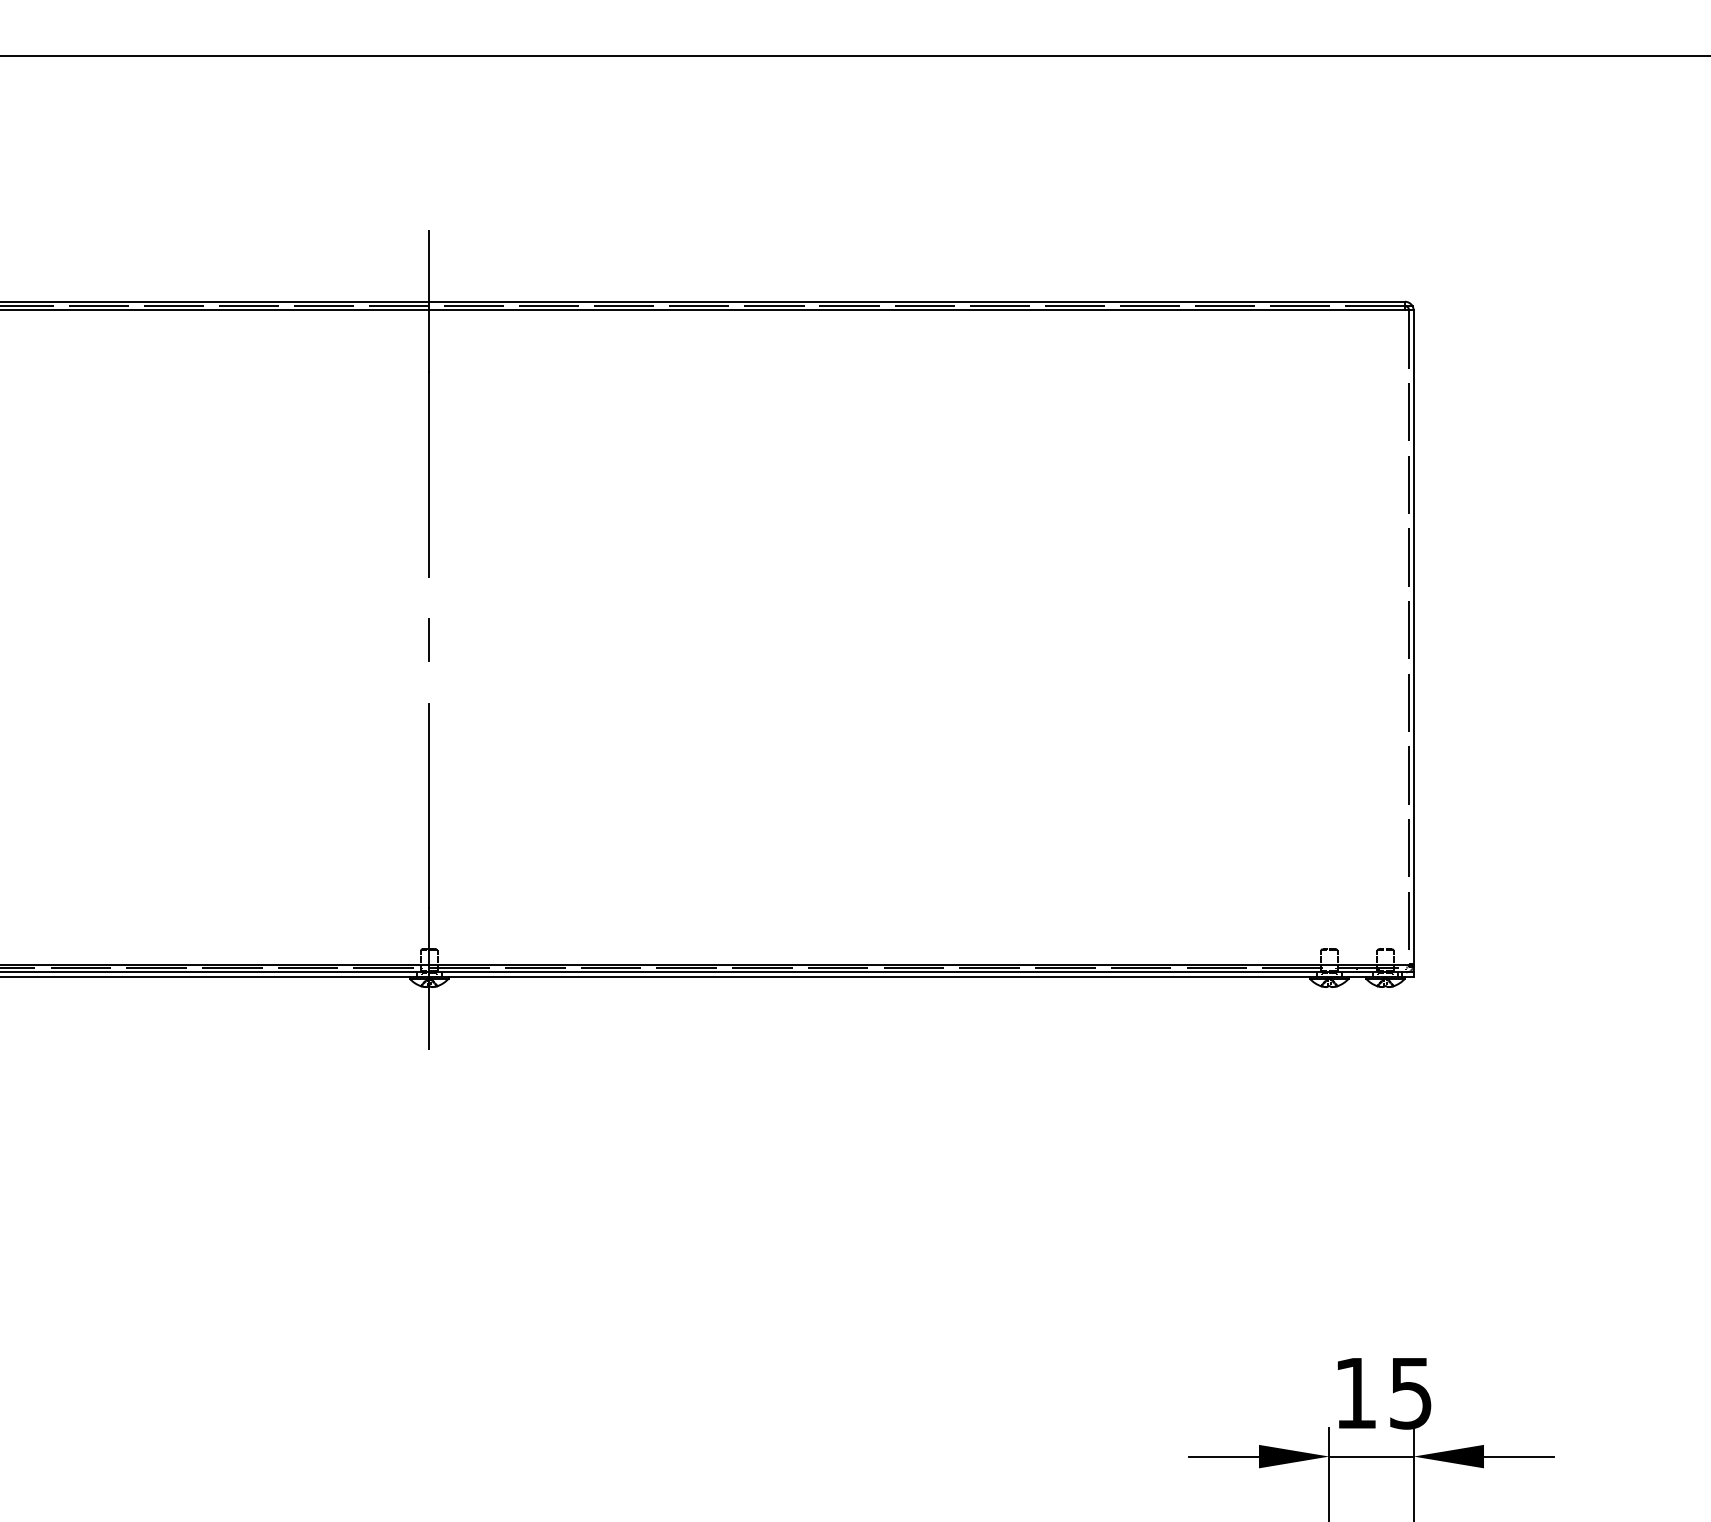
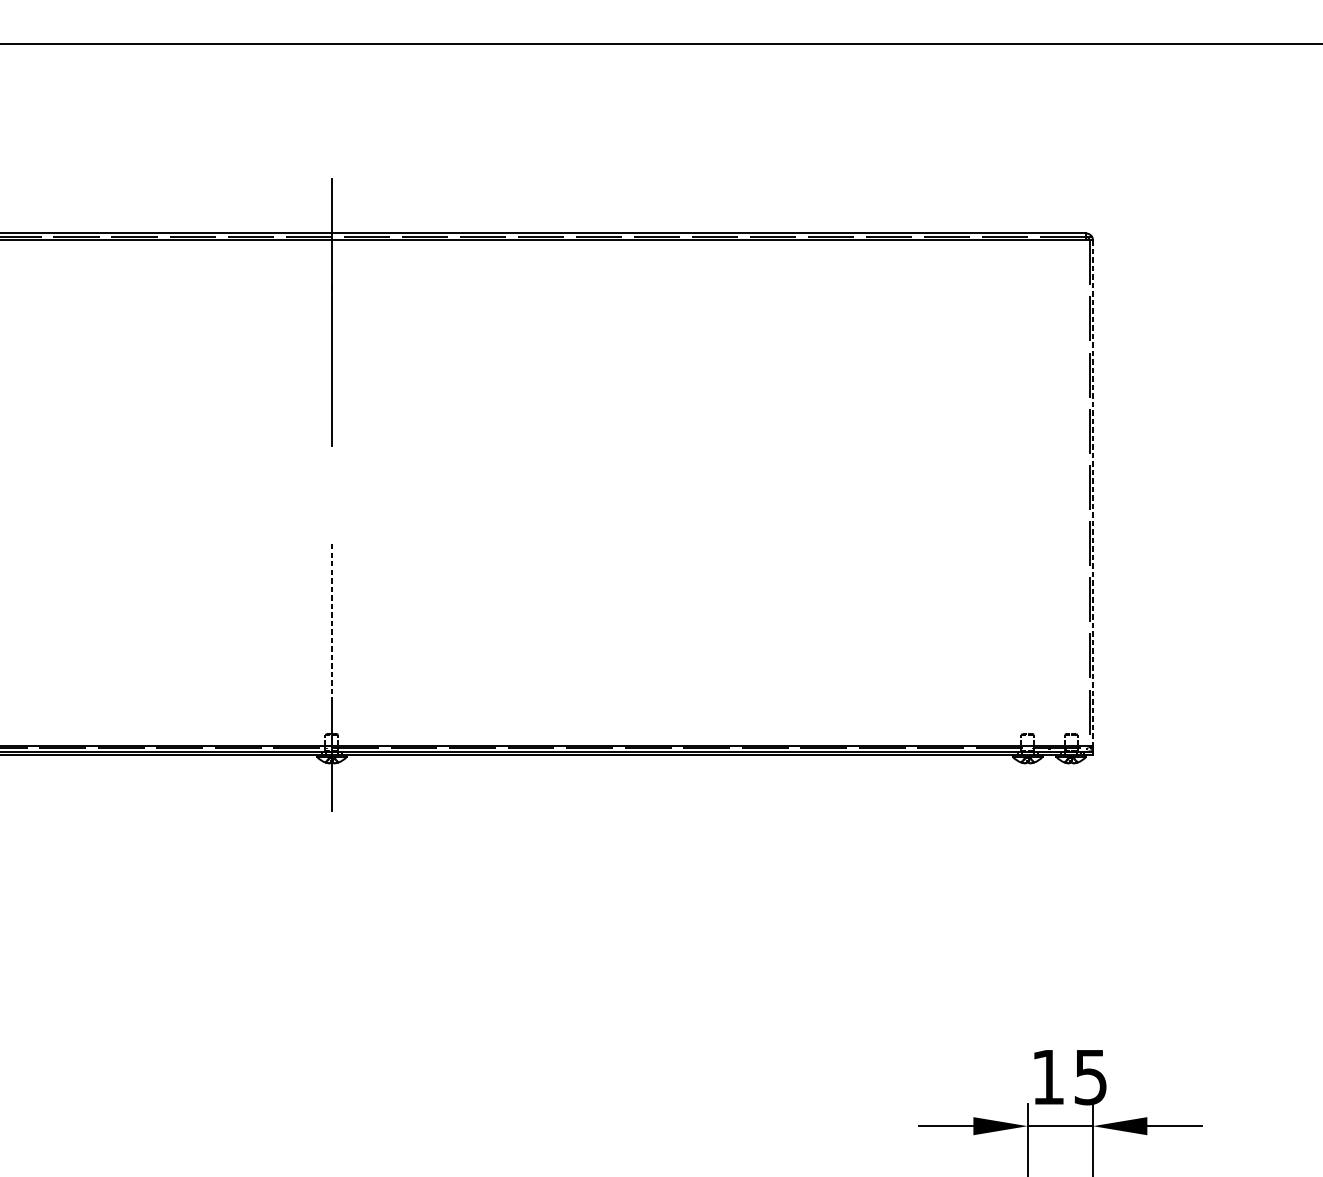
line: (1413, 638) -> (1092, 493), solid -> dashed
line: (428, 639) -> (331, 494), removed
line: (429, 806) -> (332, 623), solid -> dashed

